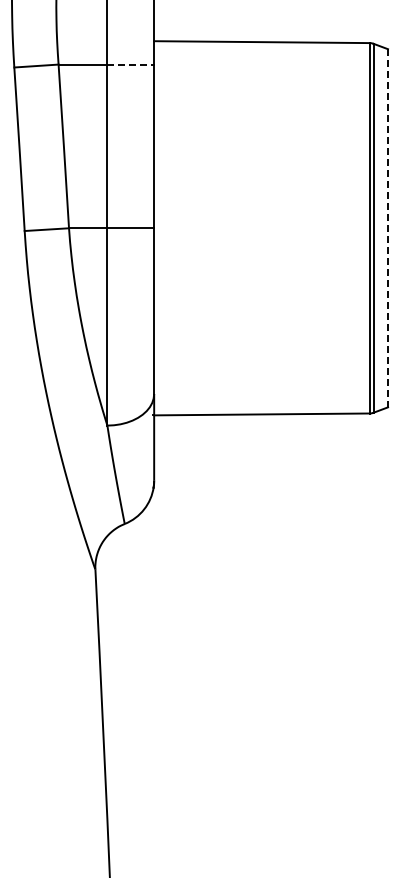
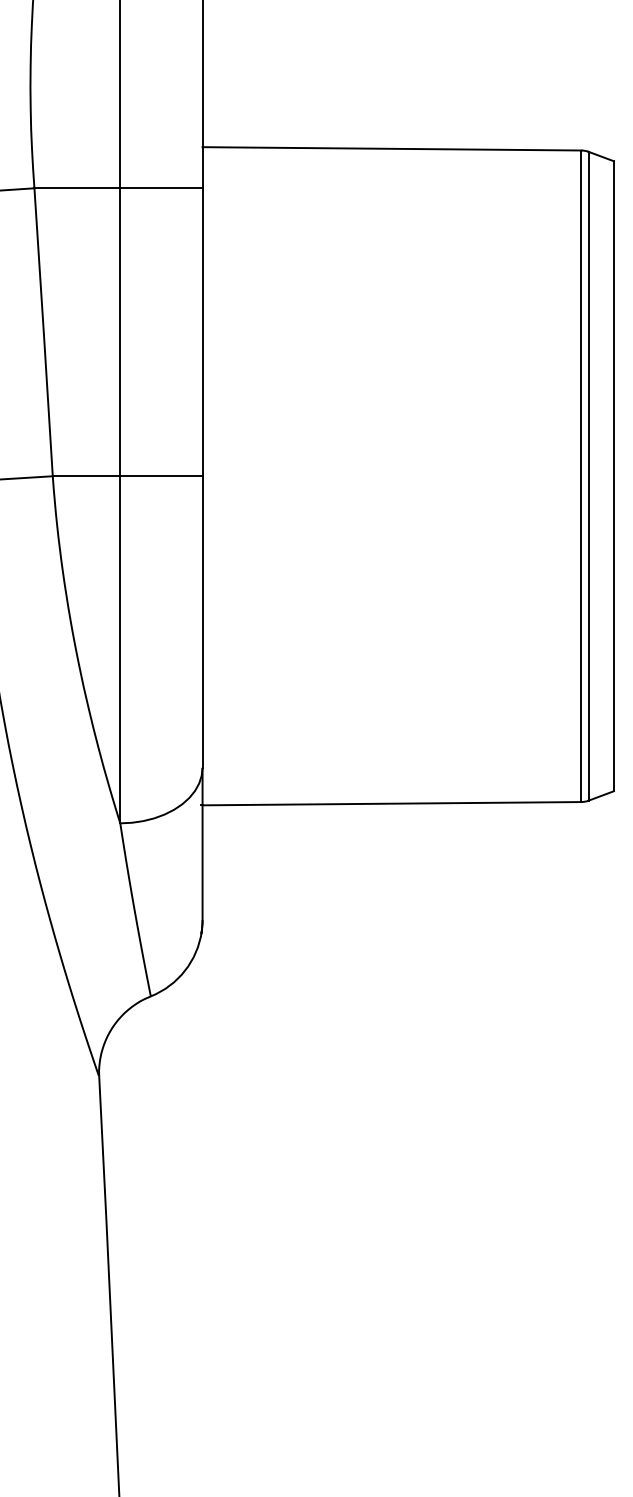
line: (131, 64) -> (162, 188), dashed -> solid
line: (388, 228) -> (614, 476), dashed -> solid

